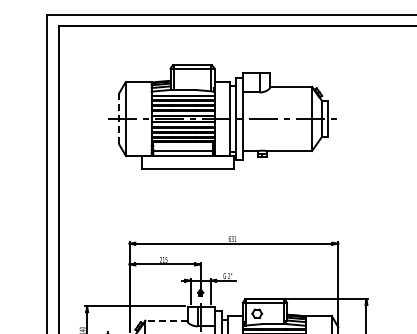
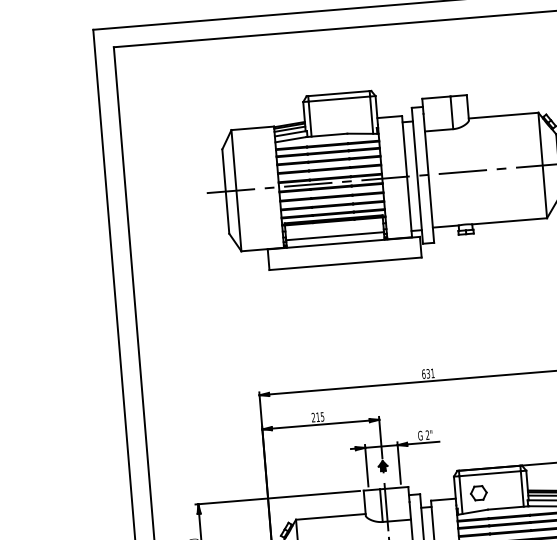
line: (119, 118) -> (226, 190), dashed -> solid
line: (166, 320) -> (330, 516), dashed -> solid

